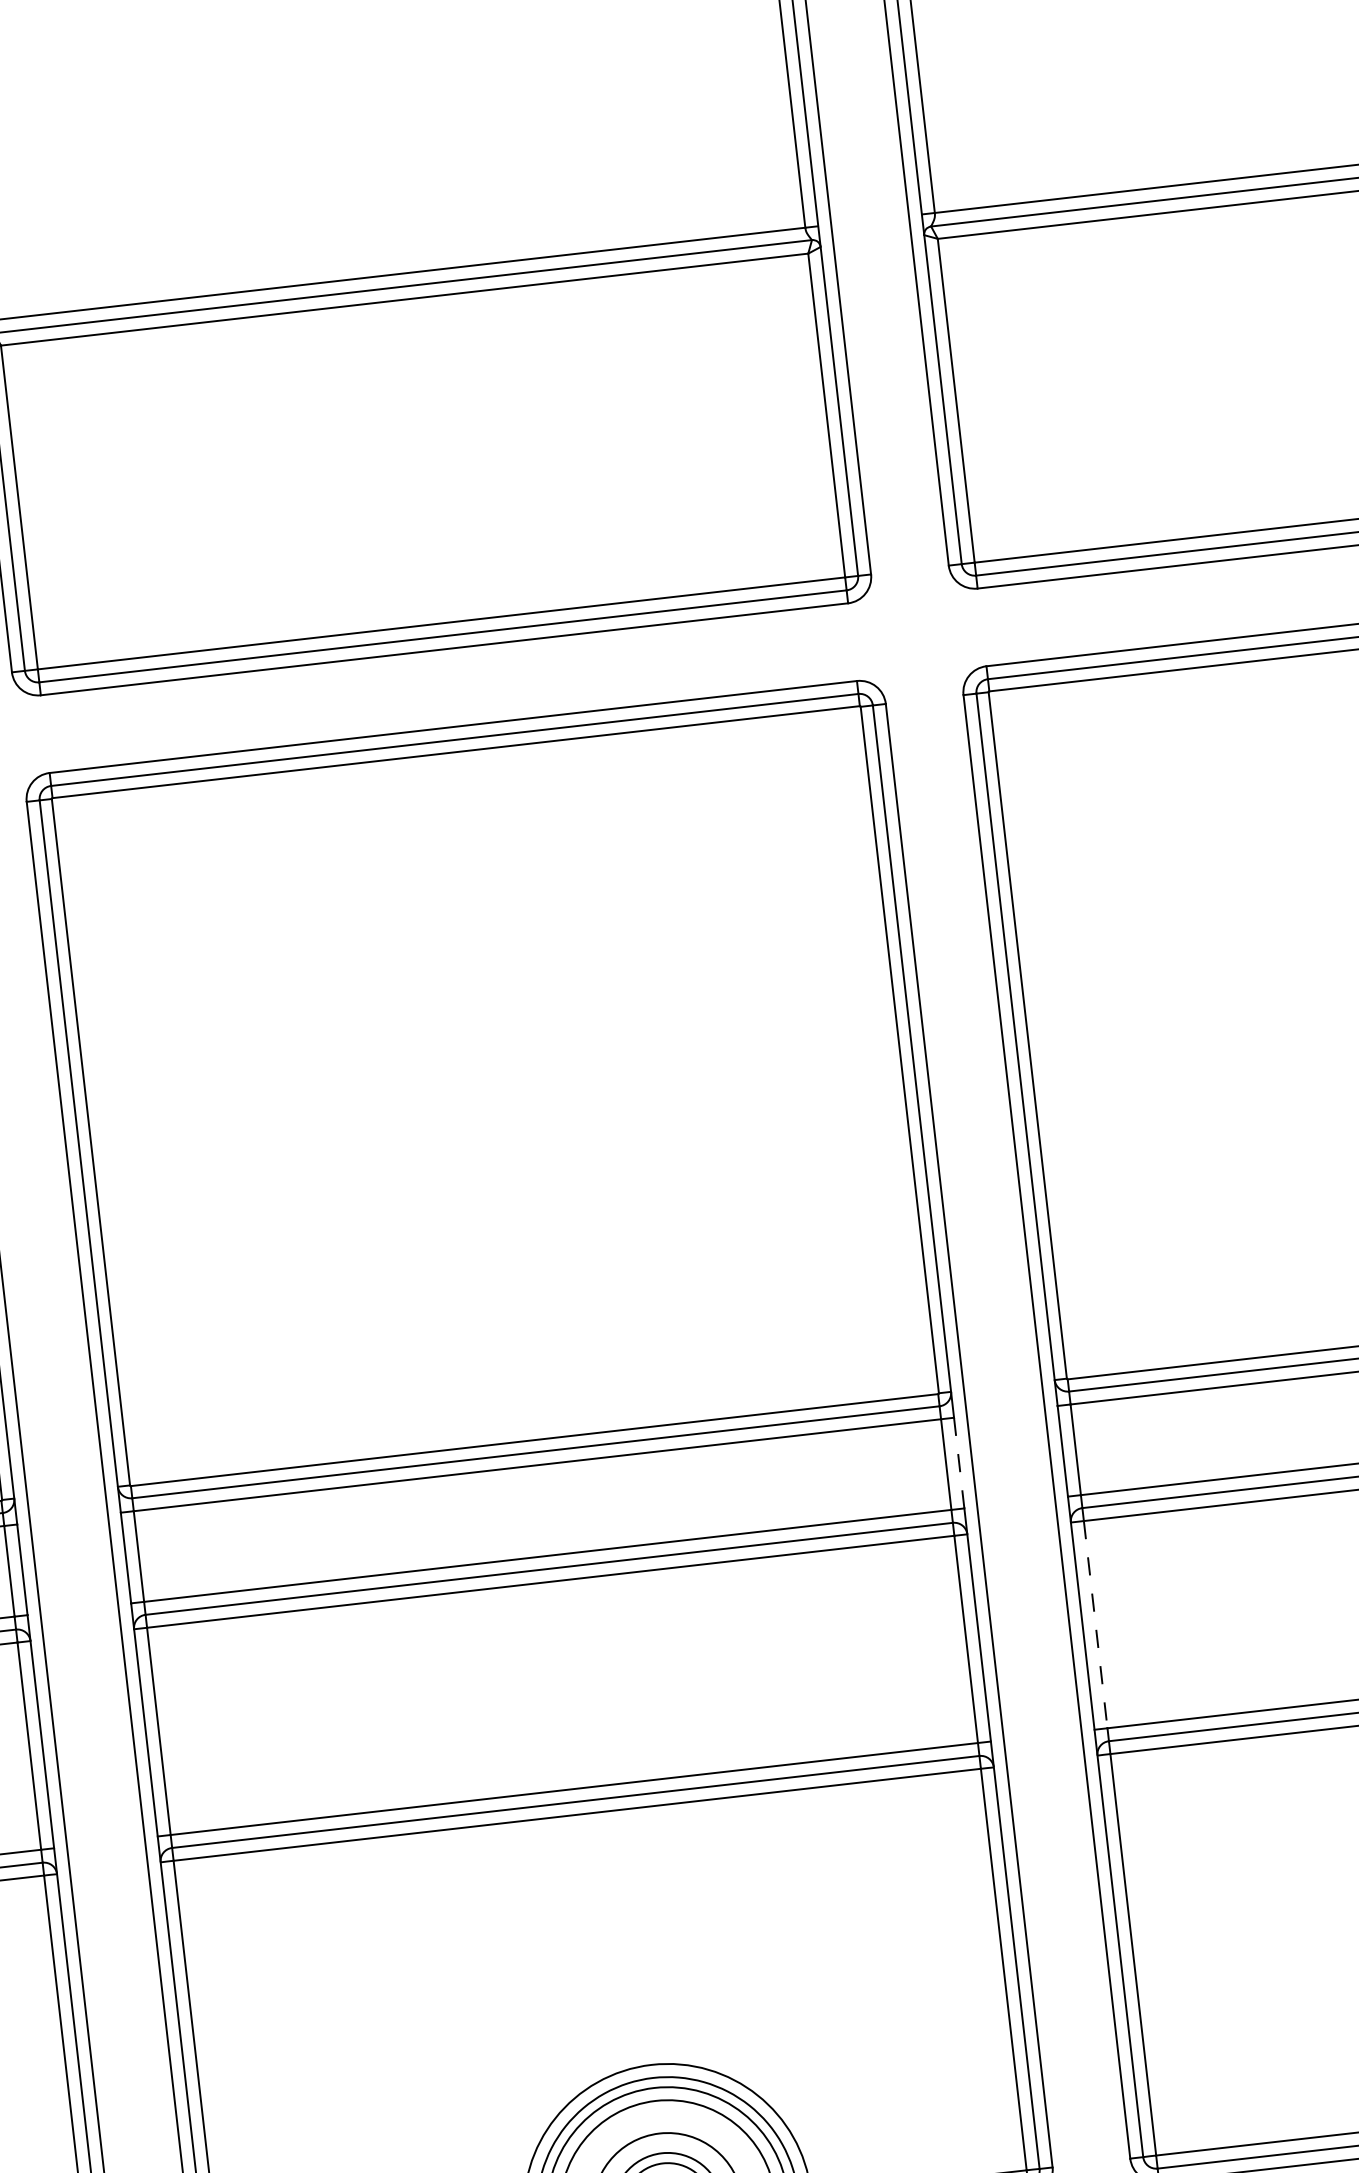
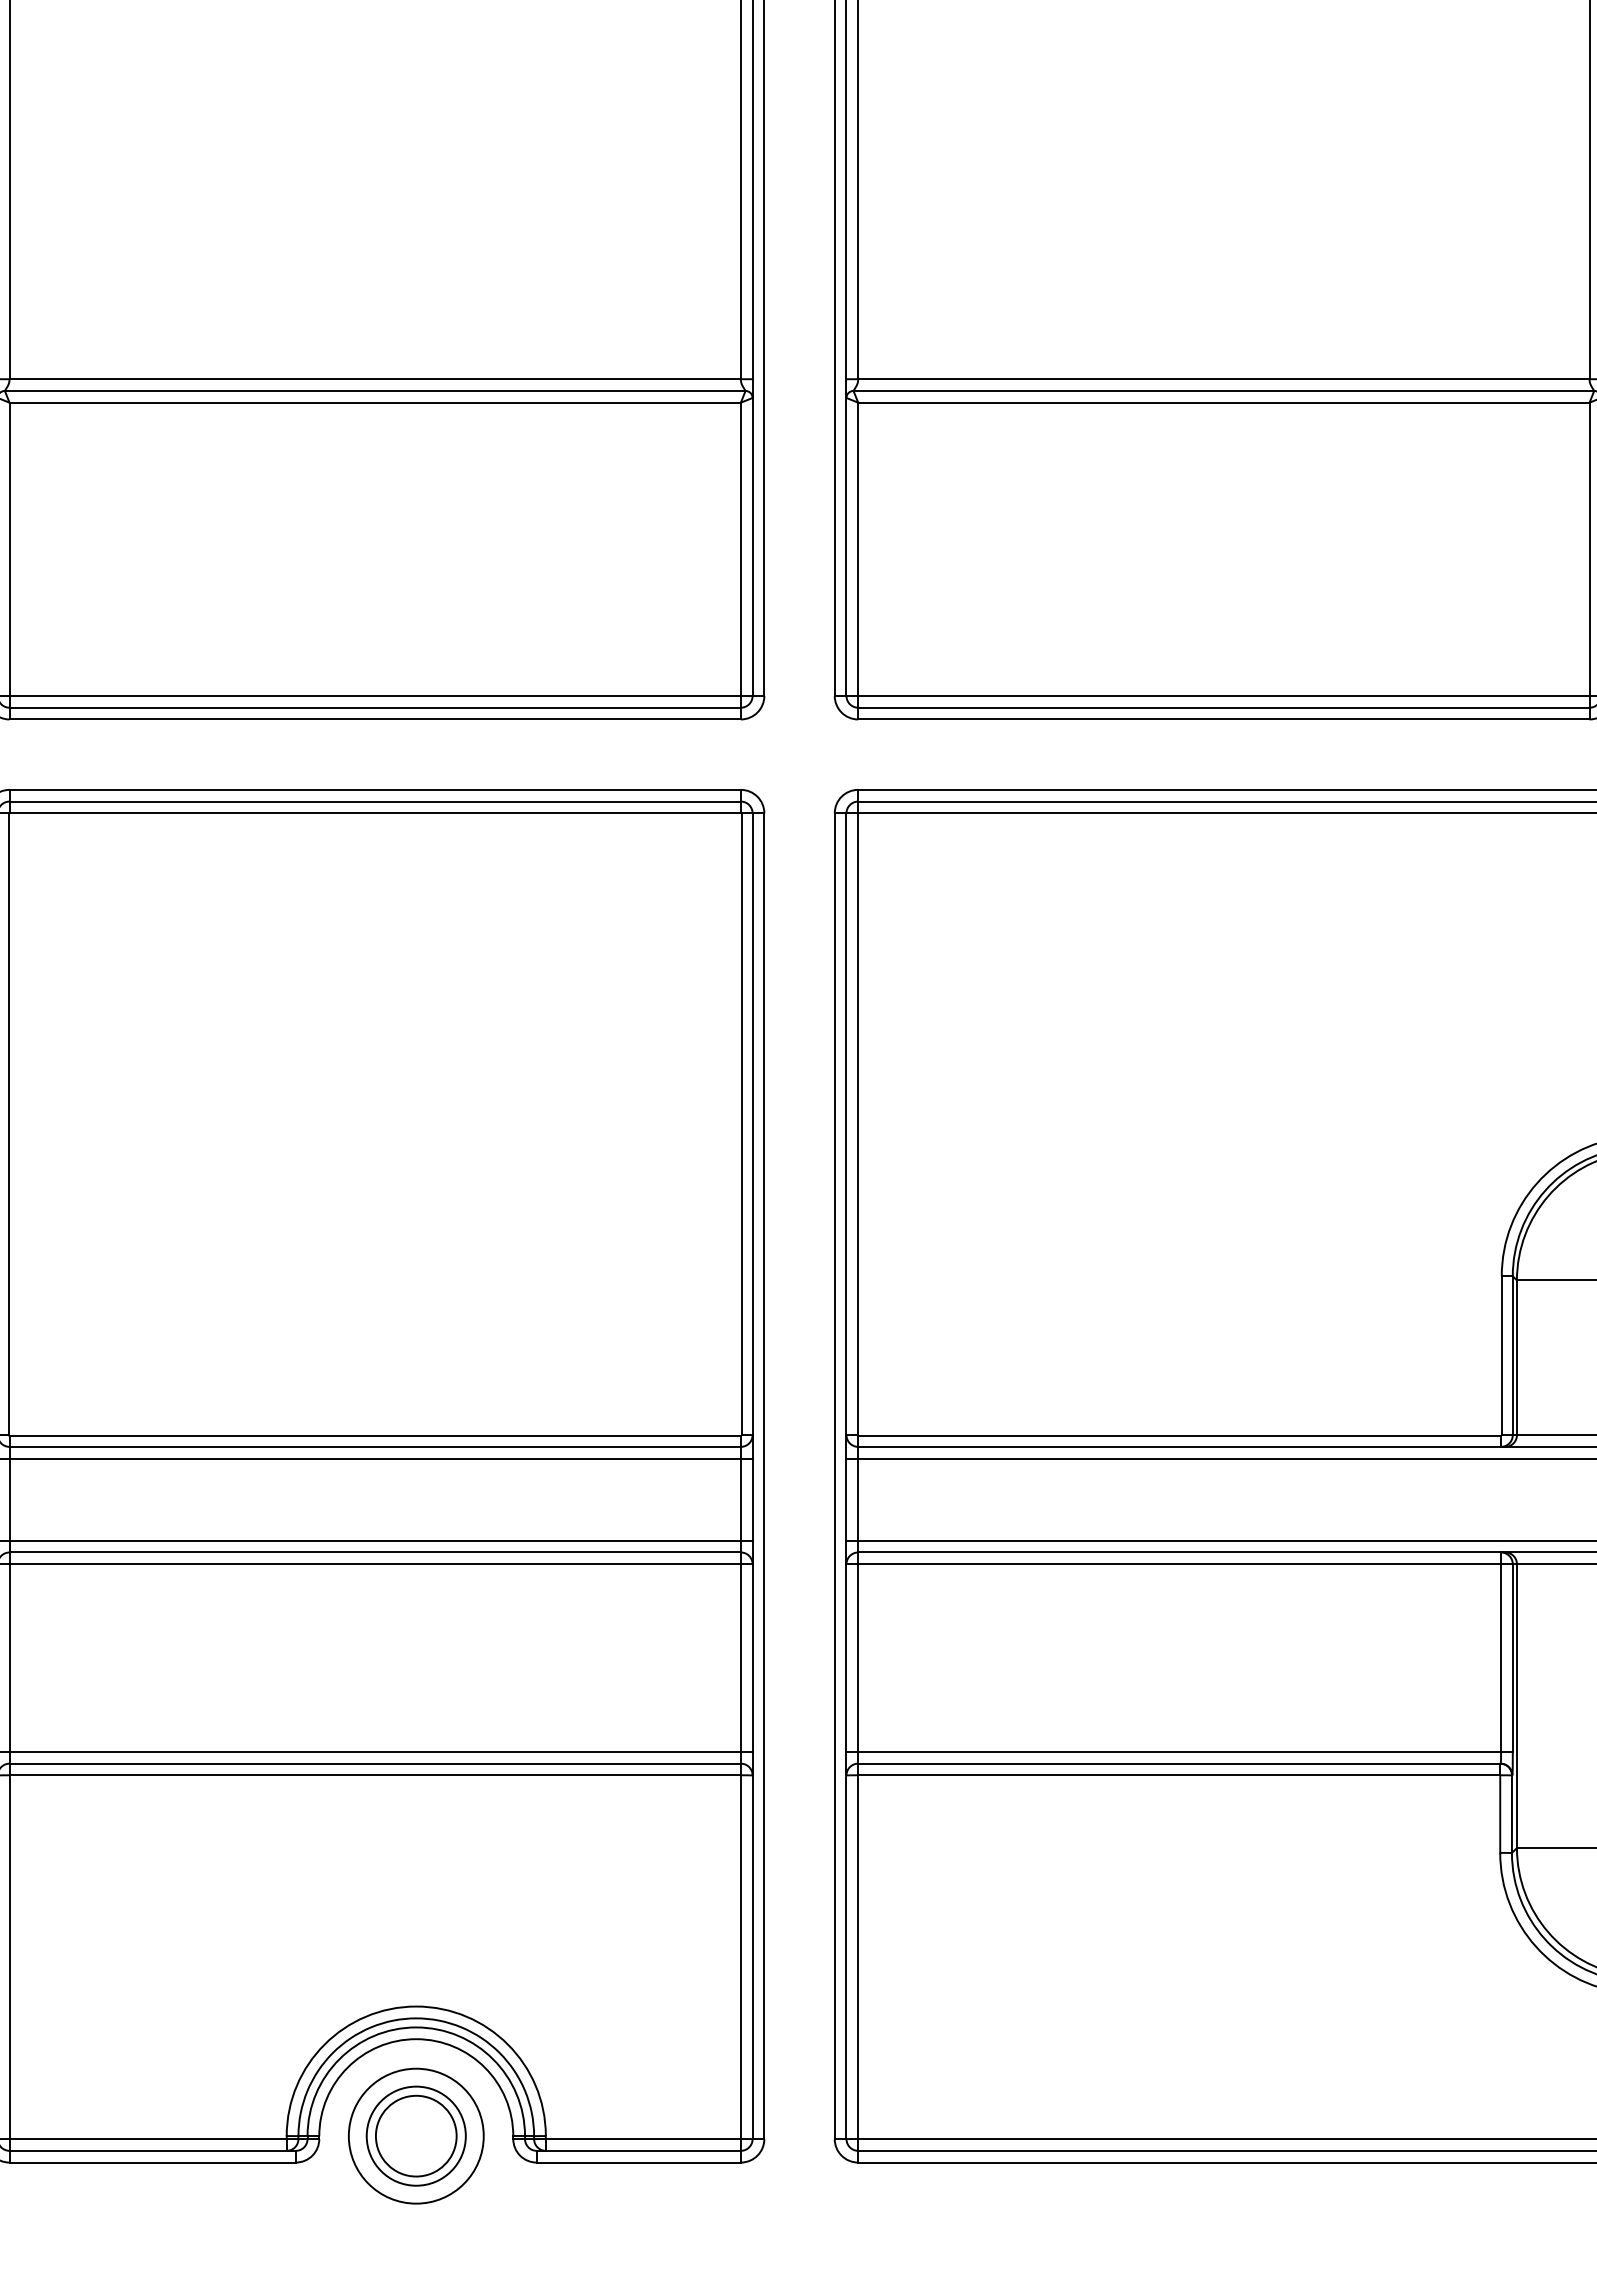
line: (959, 1462) -> (752, 1499), dashed -> solid
line: (1096, 1625) -> (858, 1658), dashed -> solid

